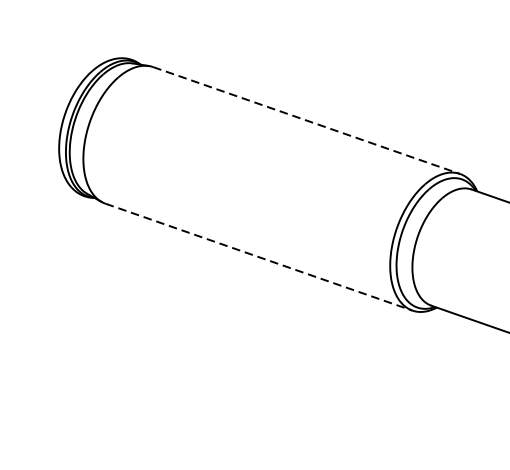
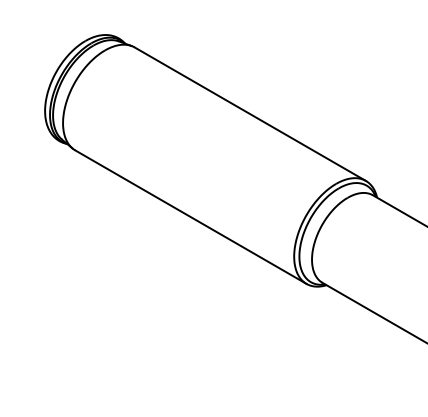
line: (306, 120) -> (250, 114), dashed -> solid
line: (259, 257) -> (191, 217), dashed -> solid

